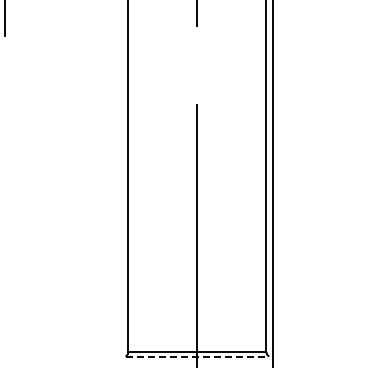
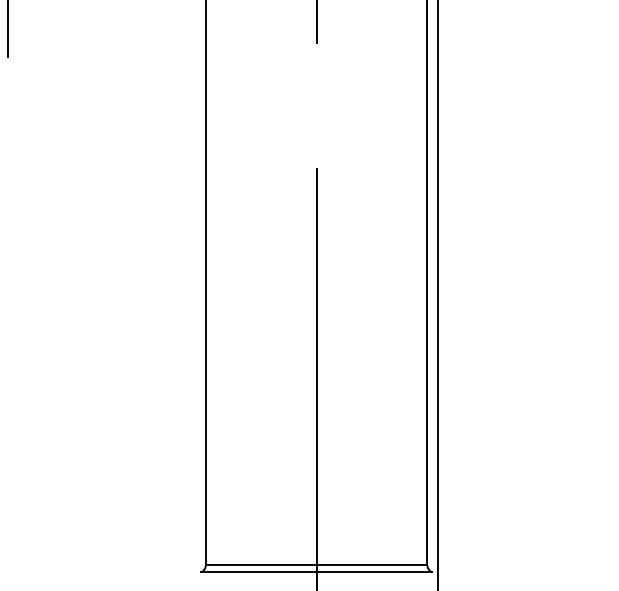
line: (197, 356) -> (316, 572), dashed -> solid

